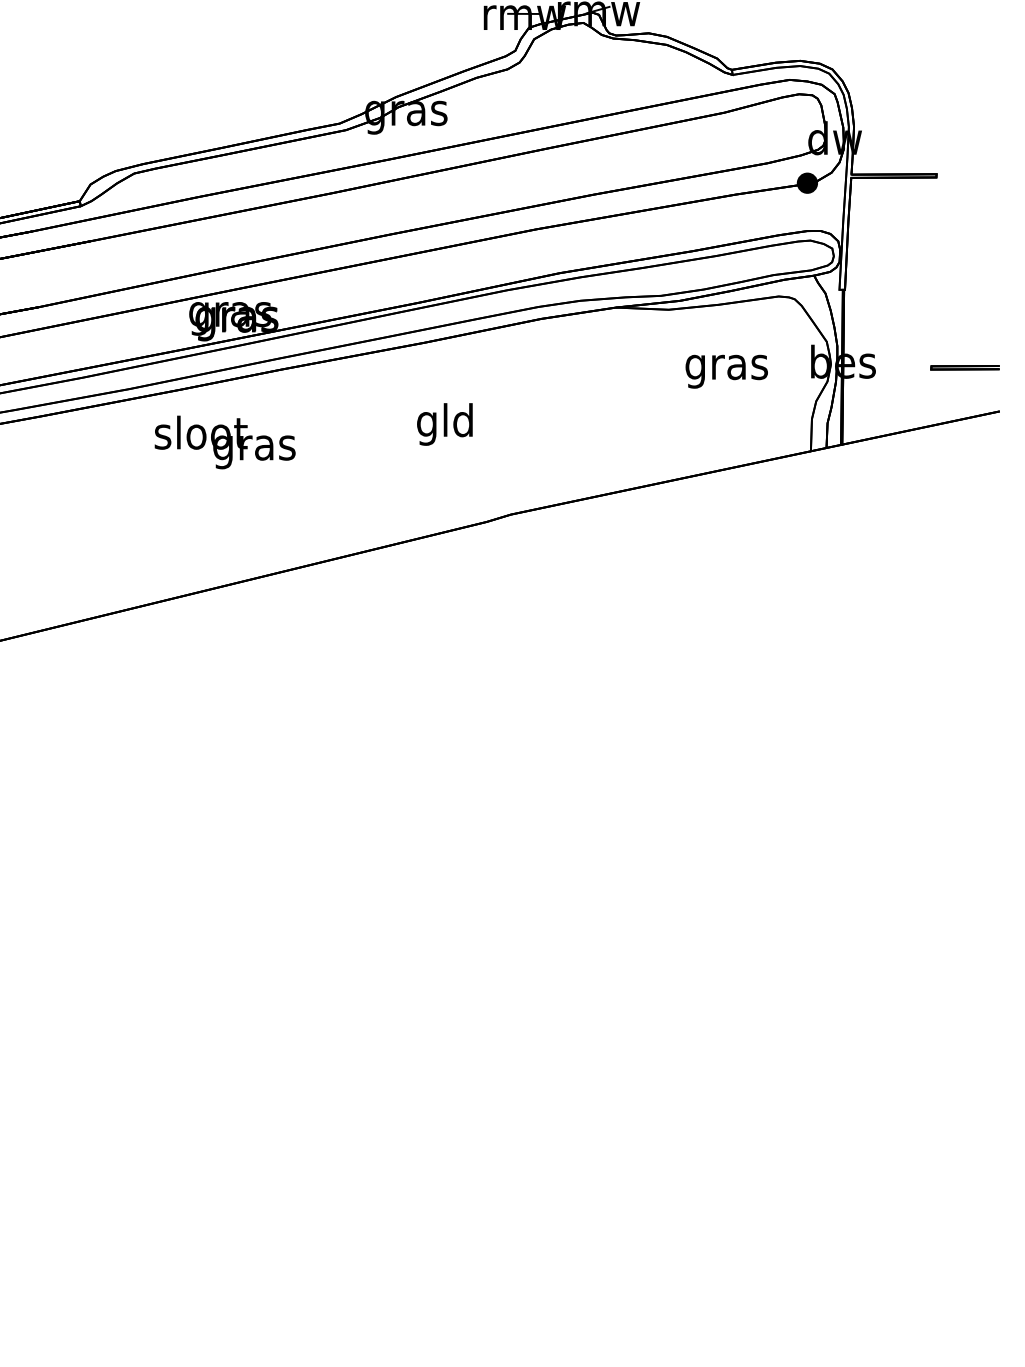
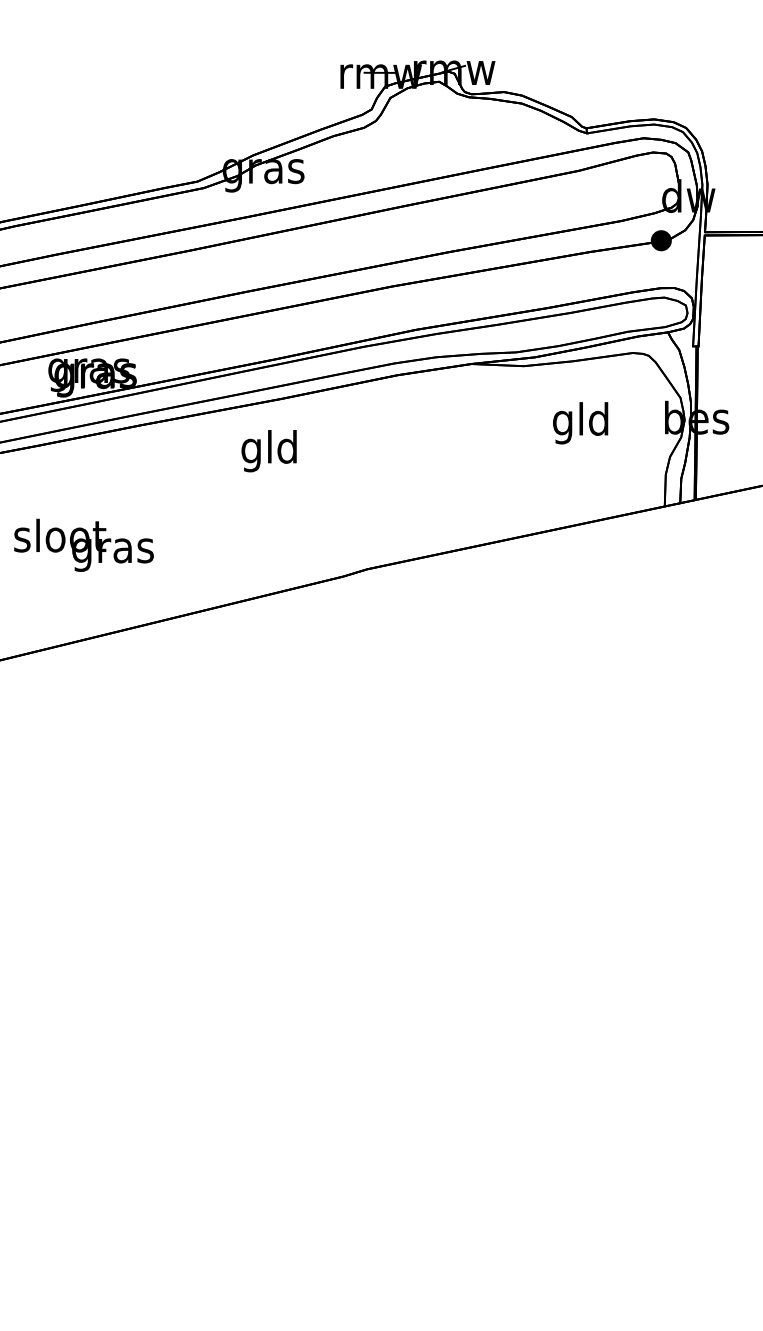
text: (726, 367) -> (581, 423), gras -> gld
text: (444, 424) -> (268, 451), moved
text: (224, 442) -> (83, 545), moved

